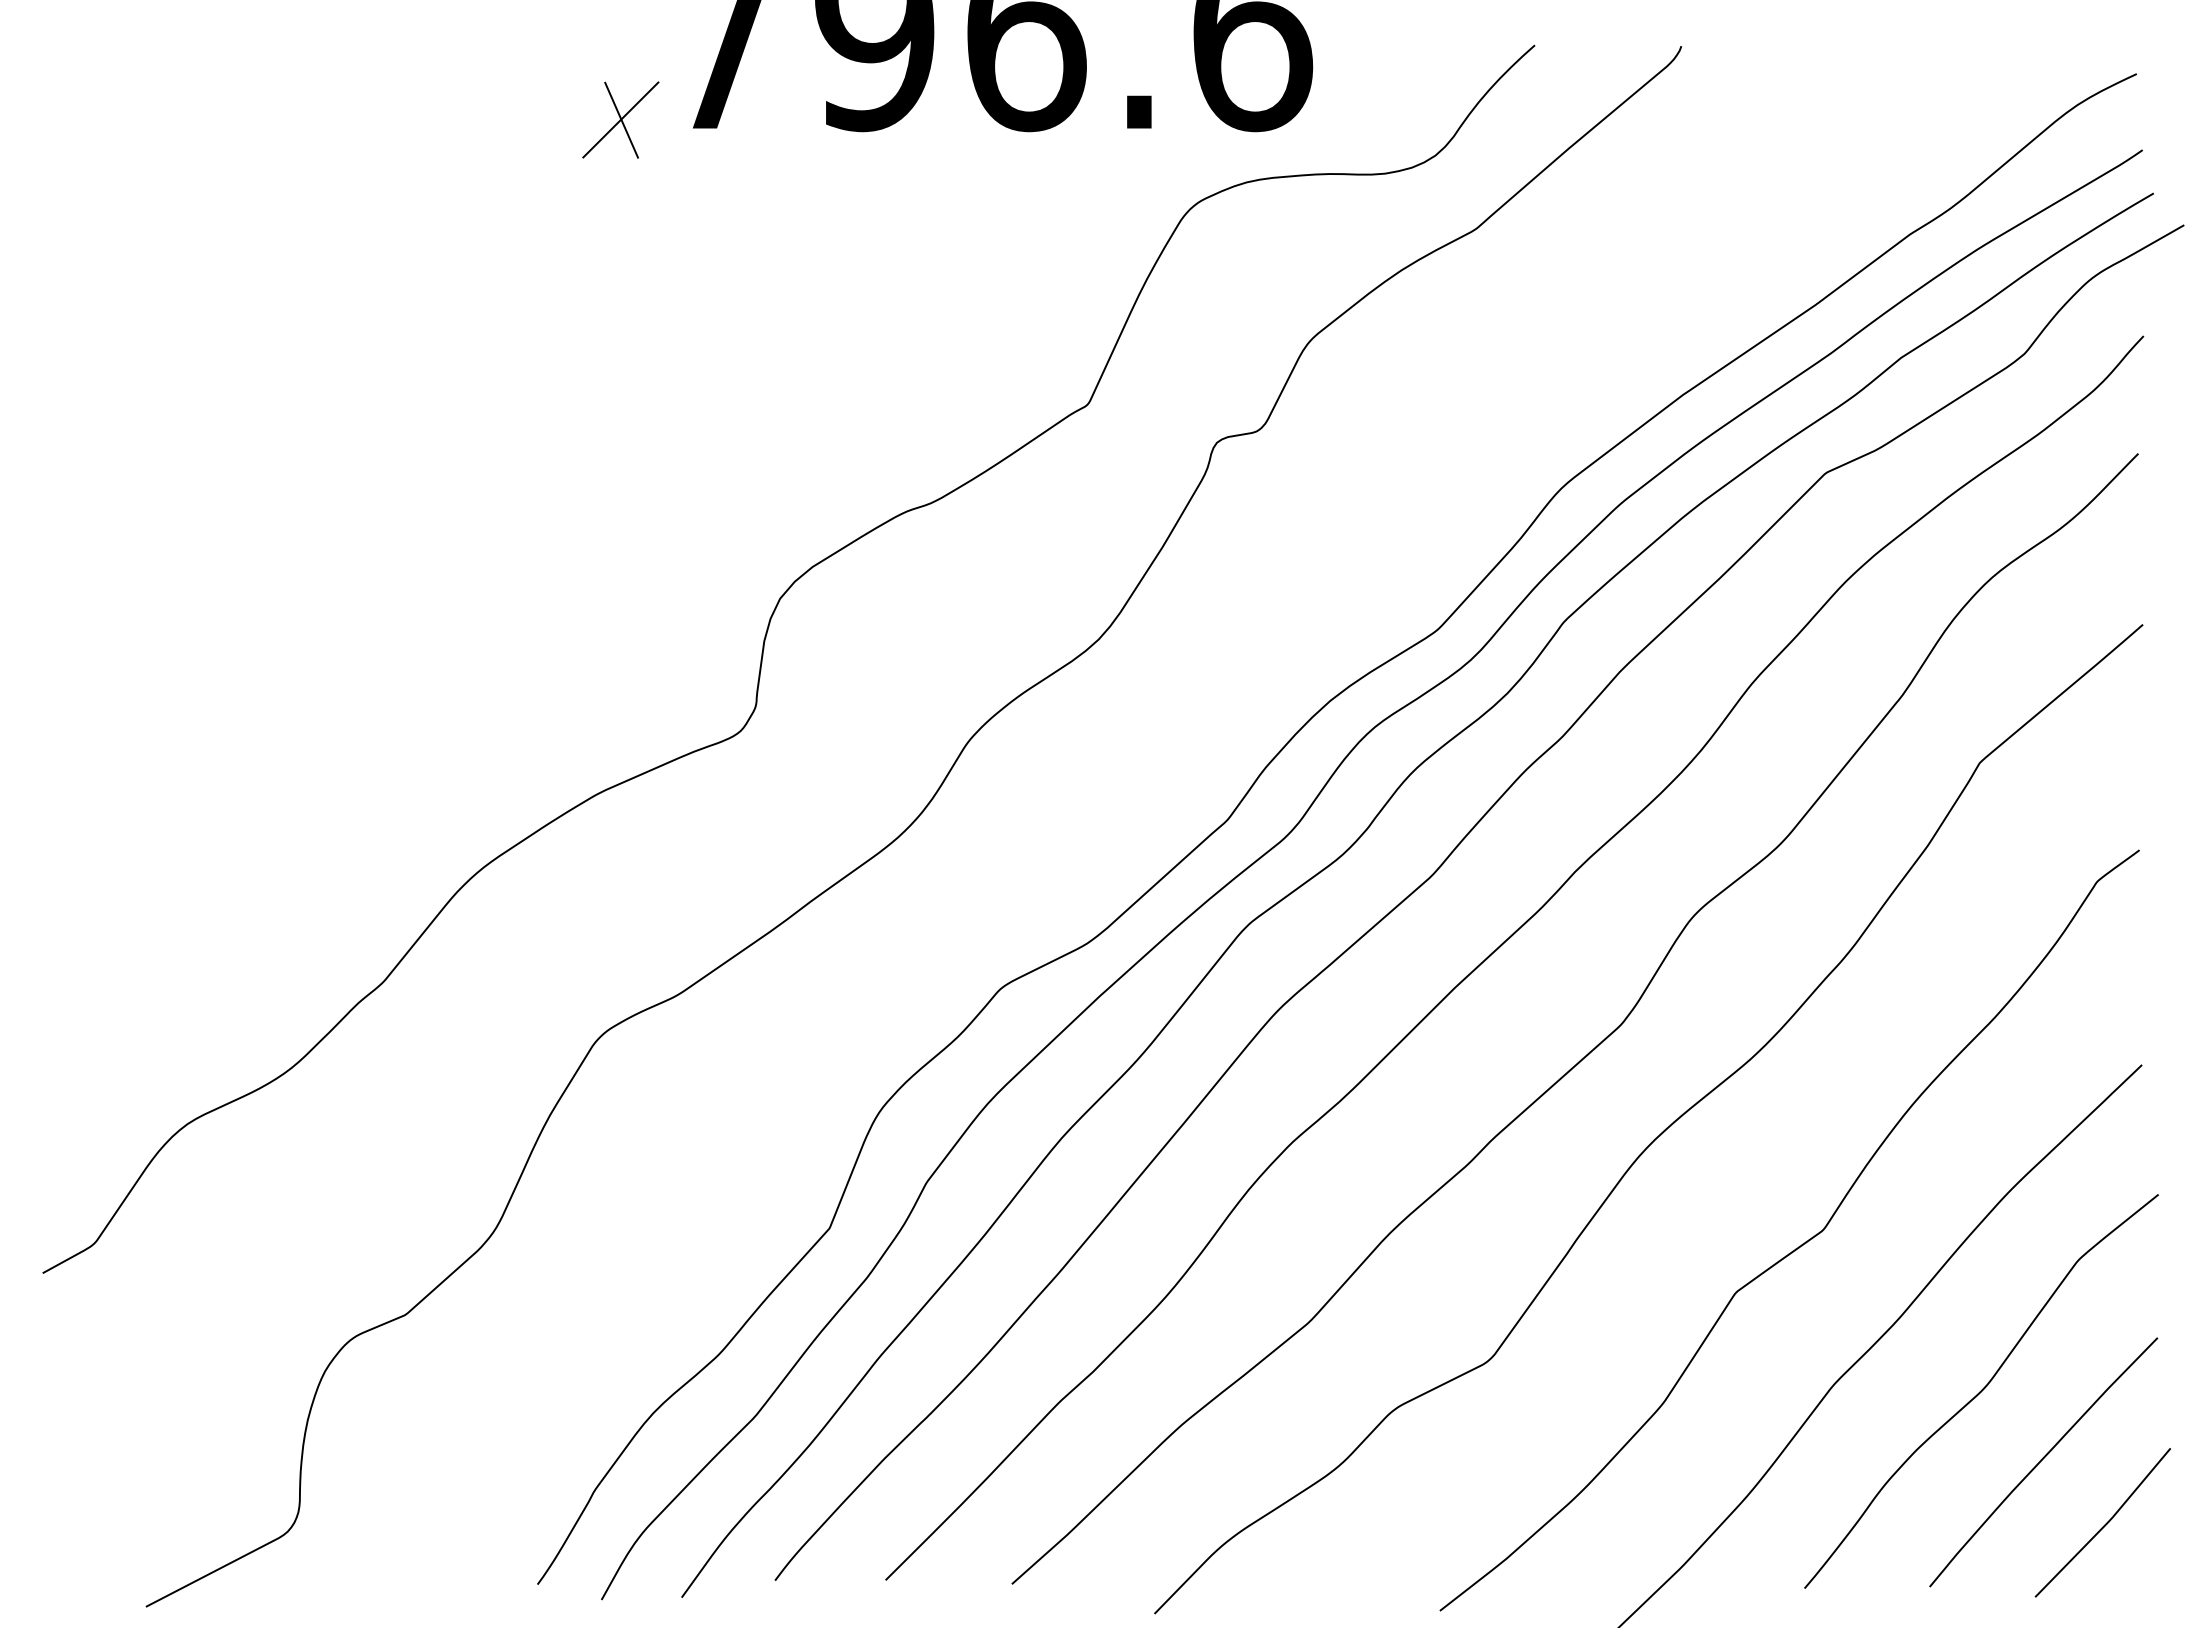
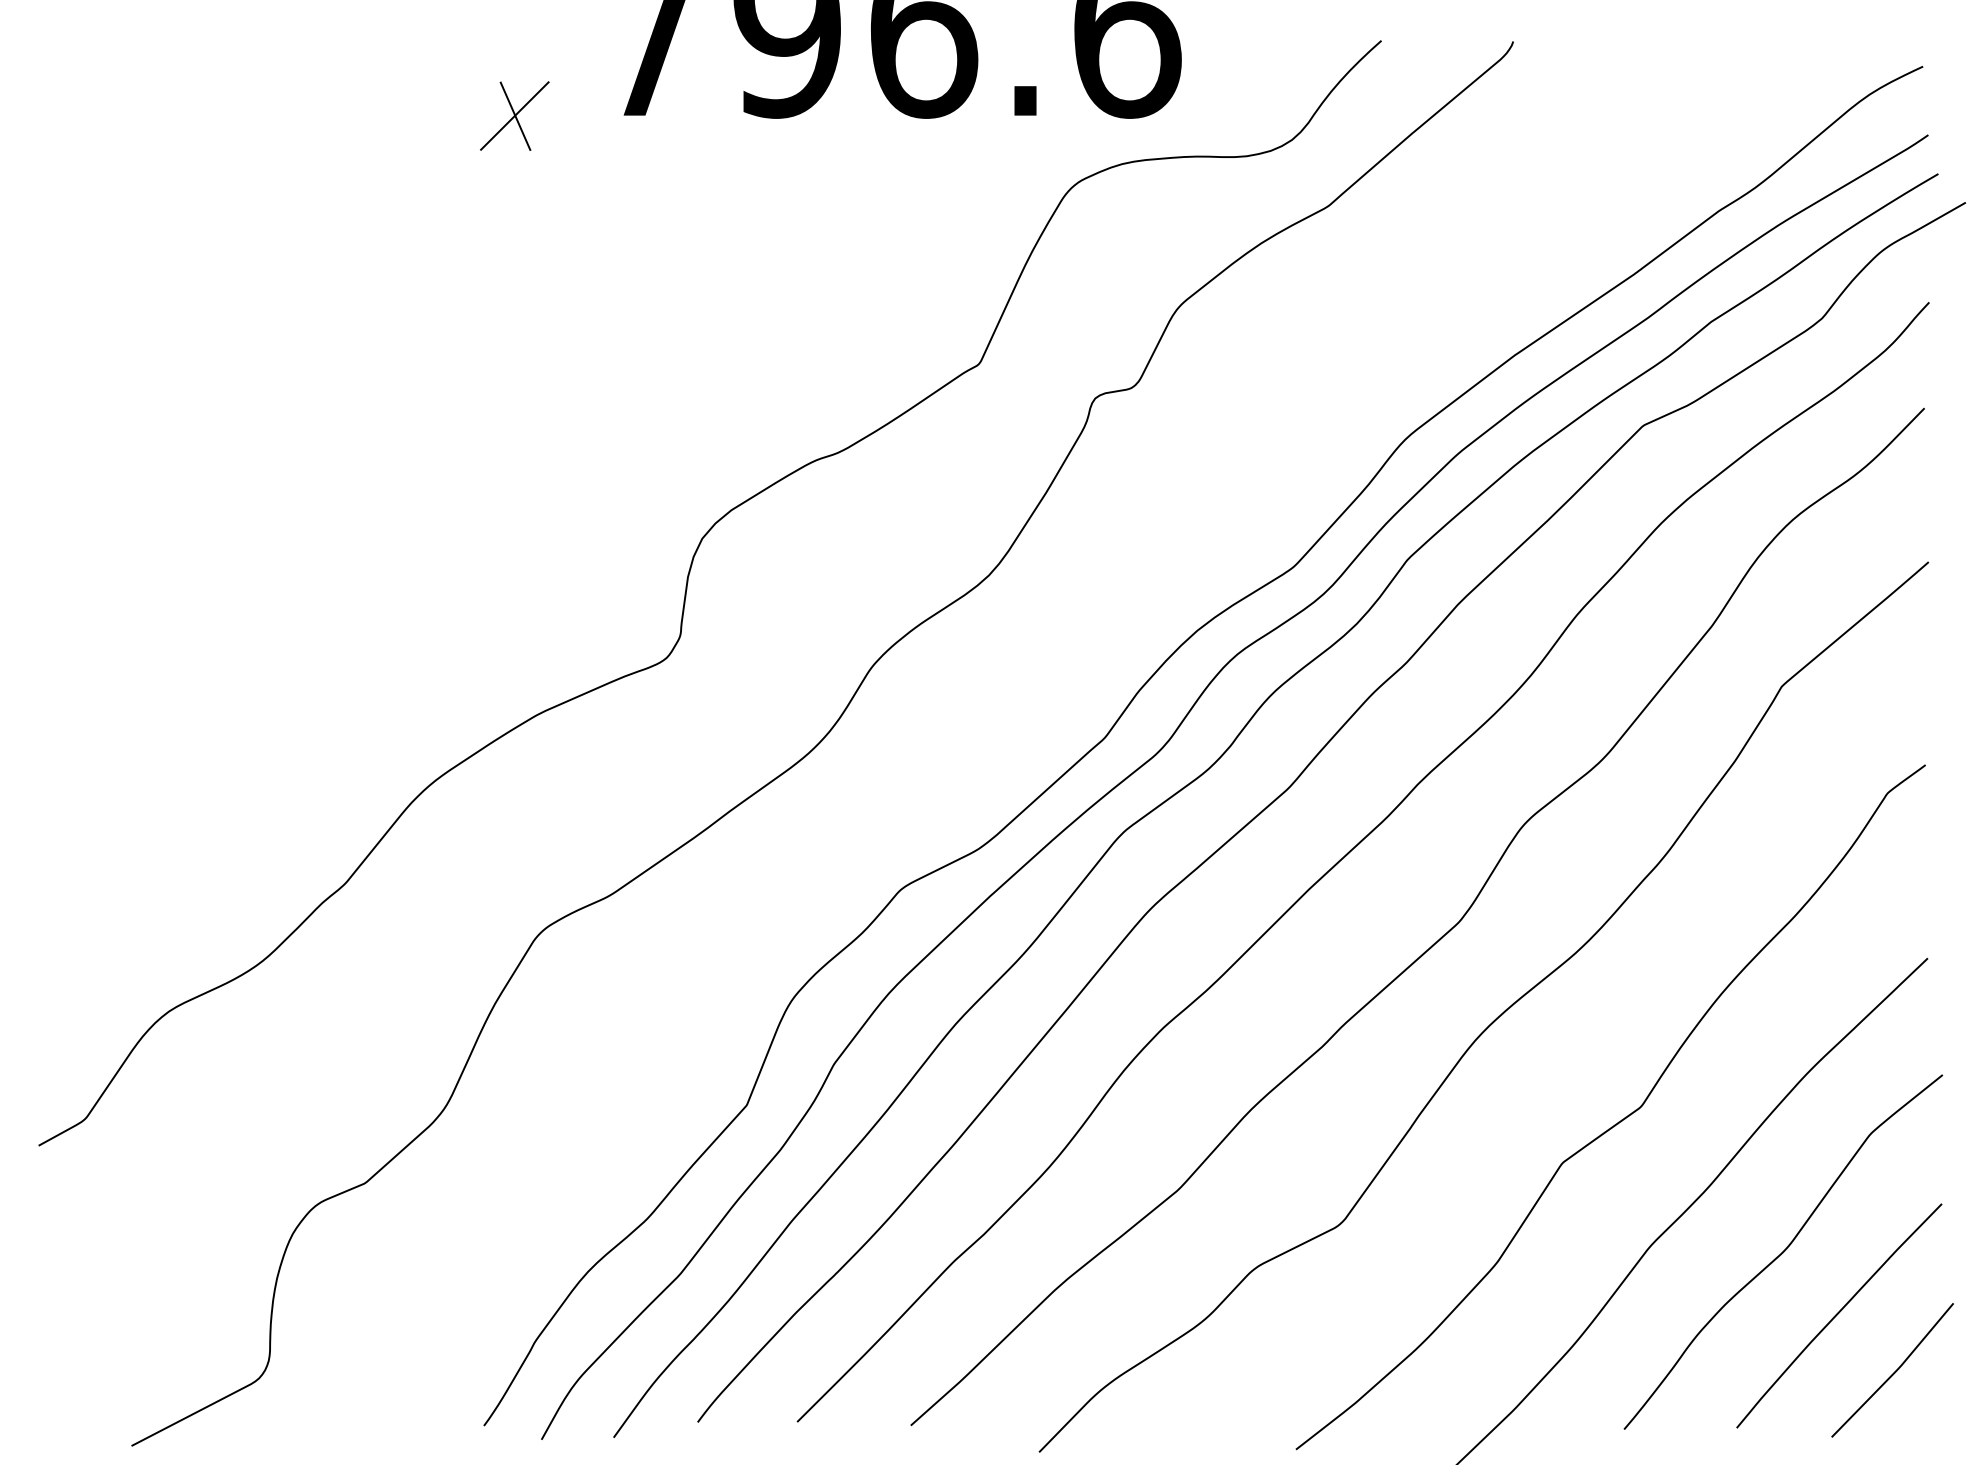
part: (620, 119) -> (514, 115), moved

